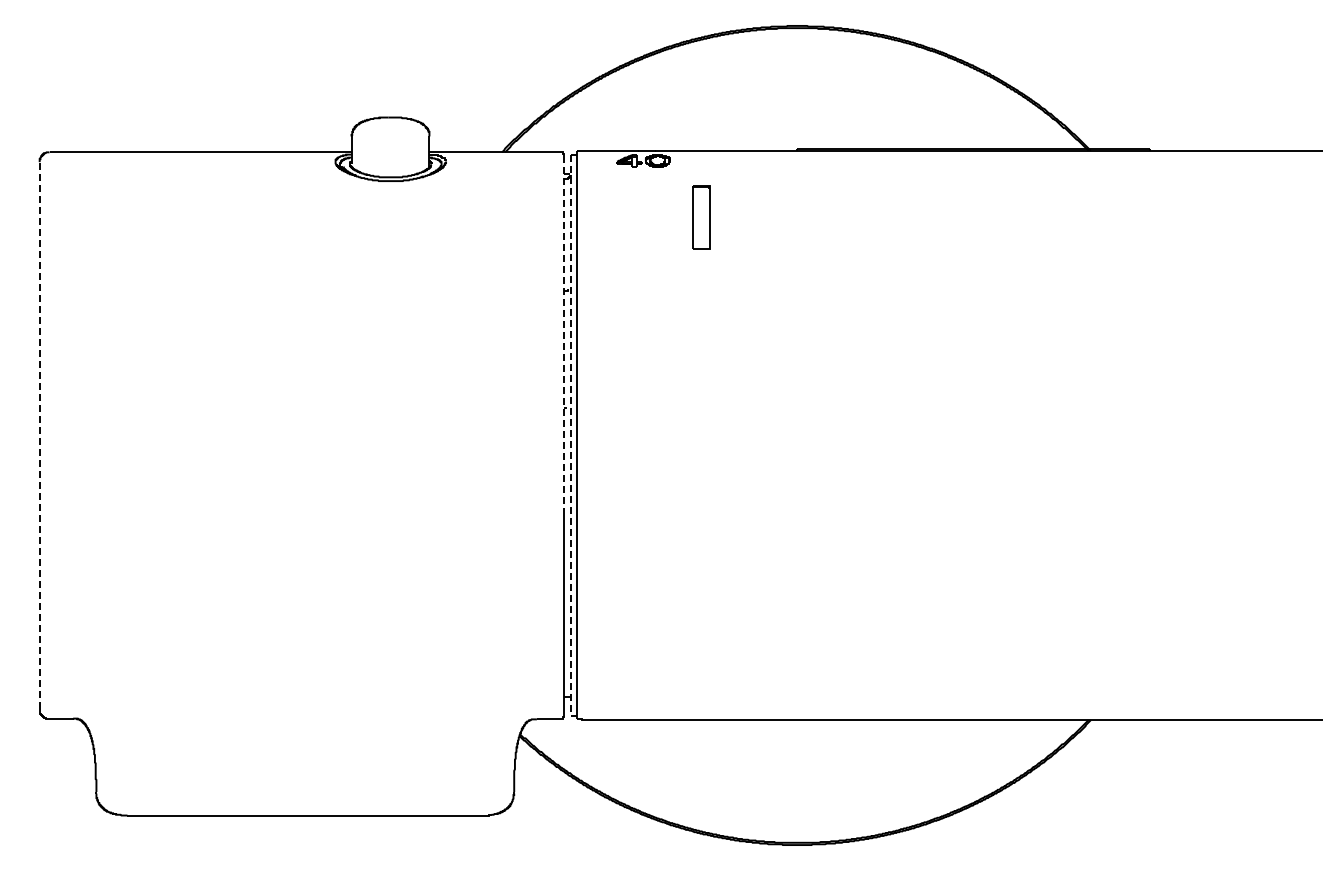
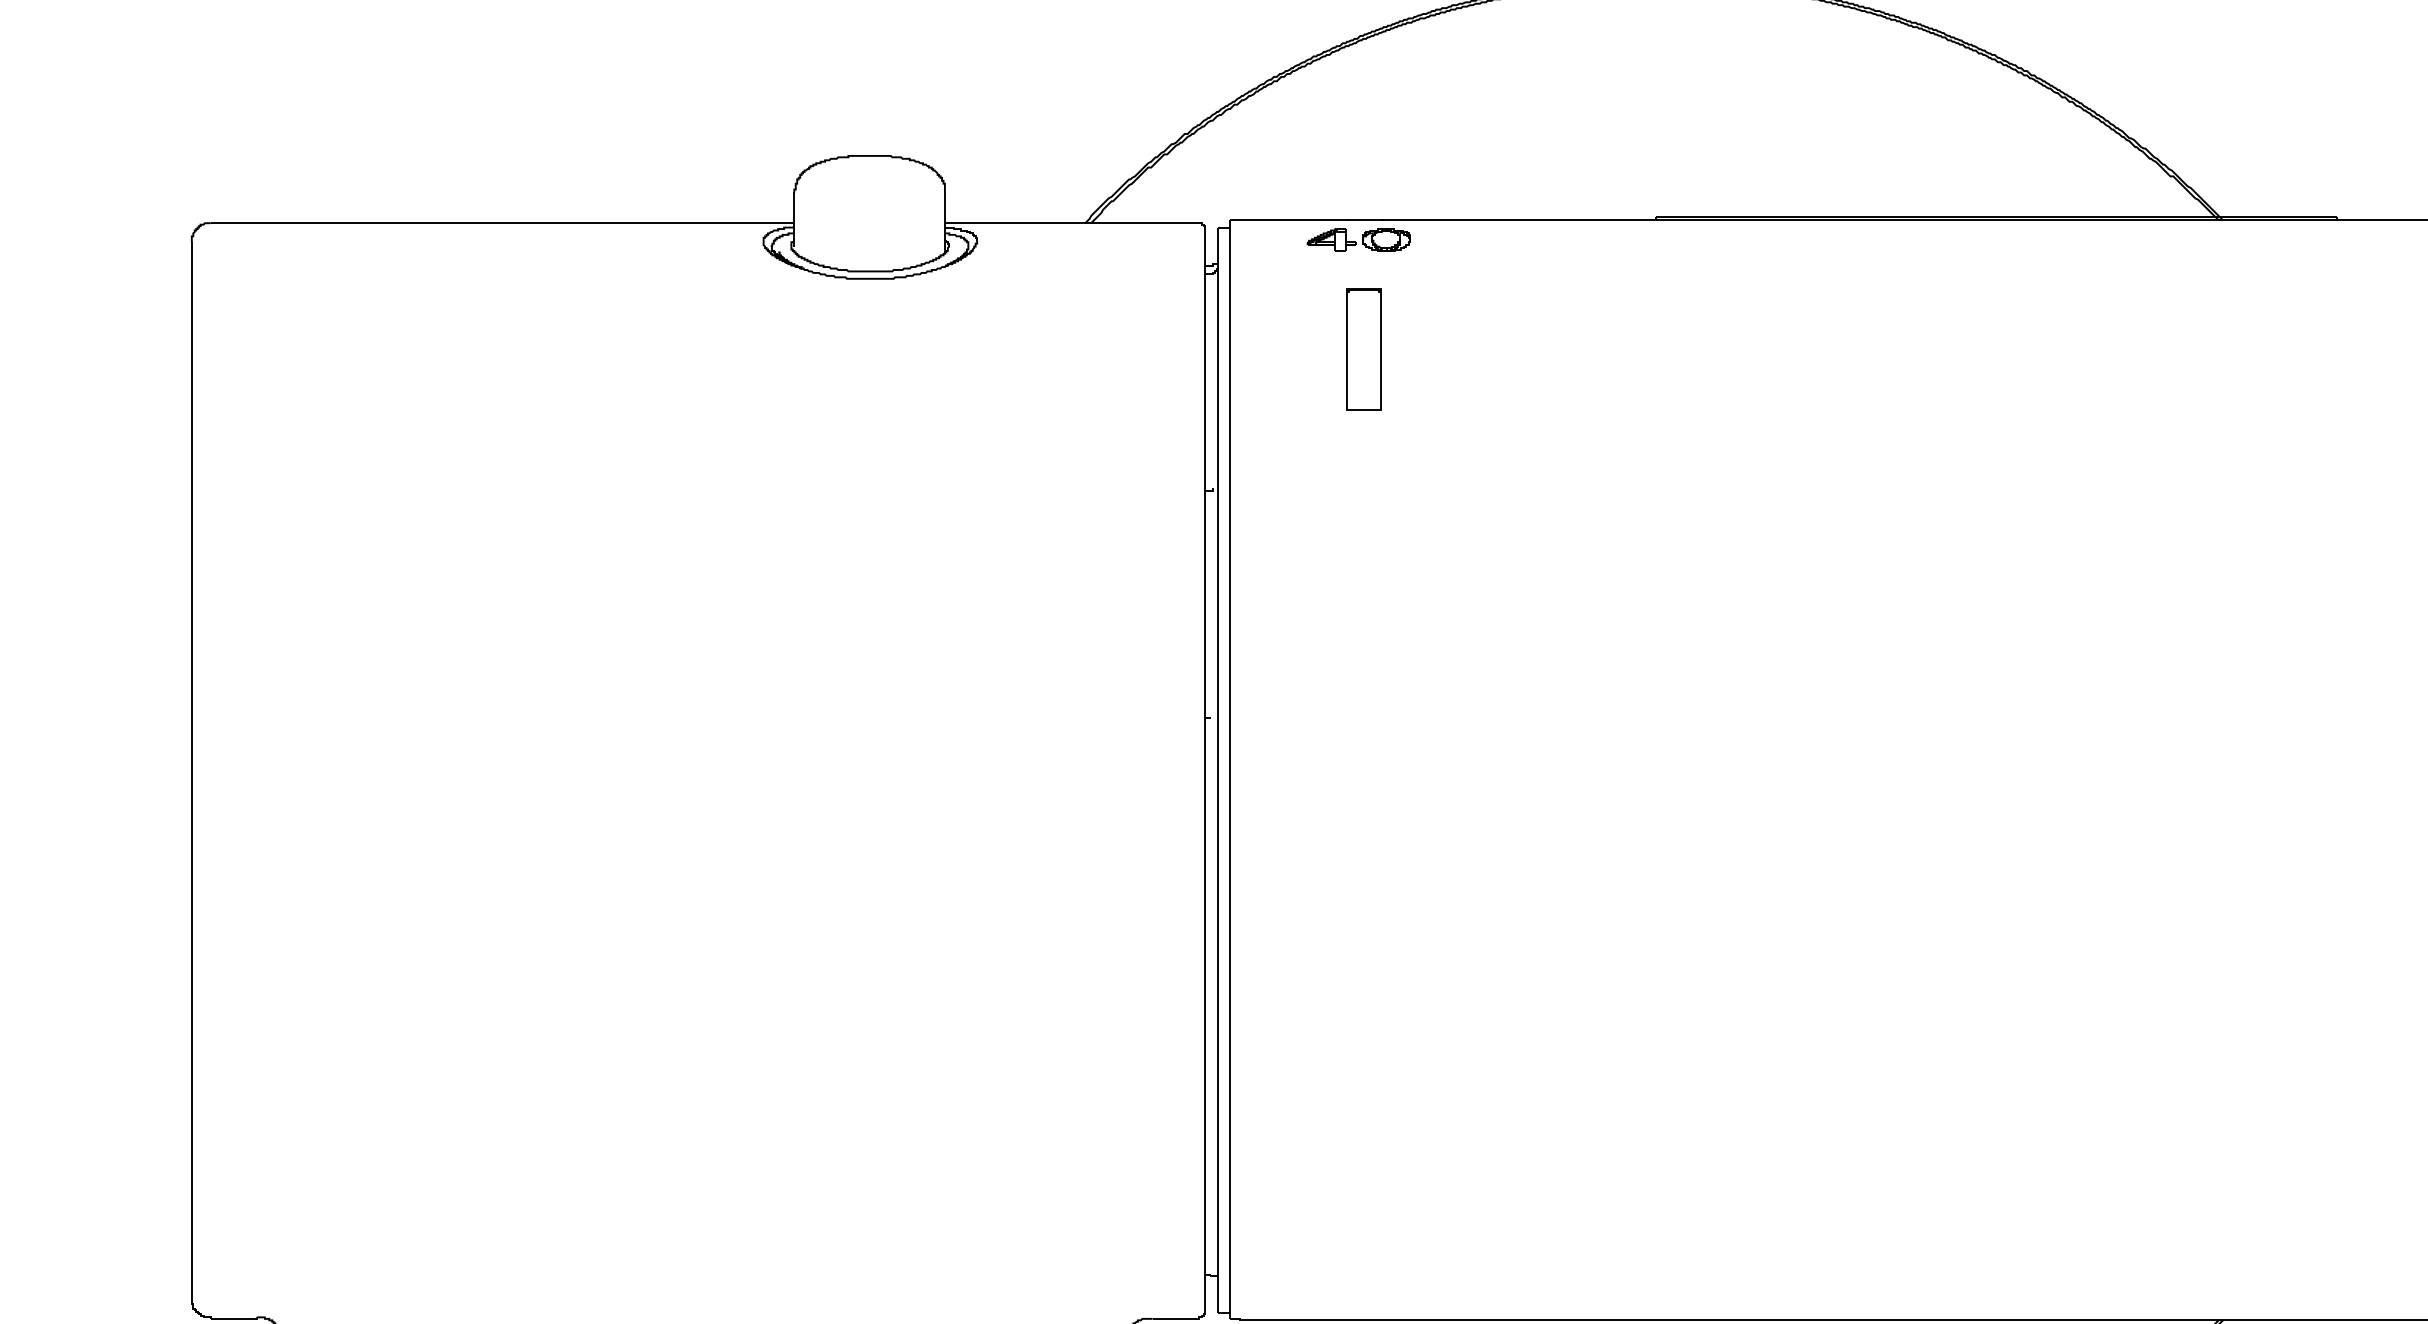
part: (701, 217) -> (1364, 349), moved
line: (564, 332) -> (1205, 571), dashed -> solid
line: (39, 434) -> (191, 768), dashed -> solid
line: (570, 435) -> (1217, 770), dashed -> solid

